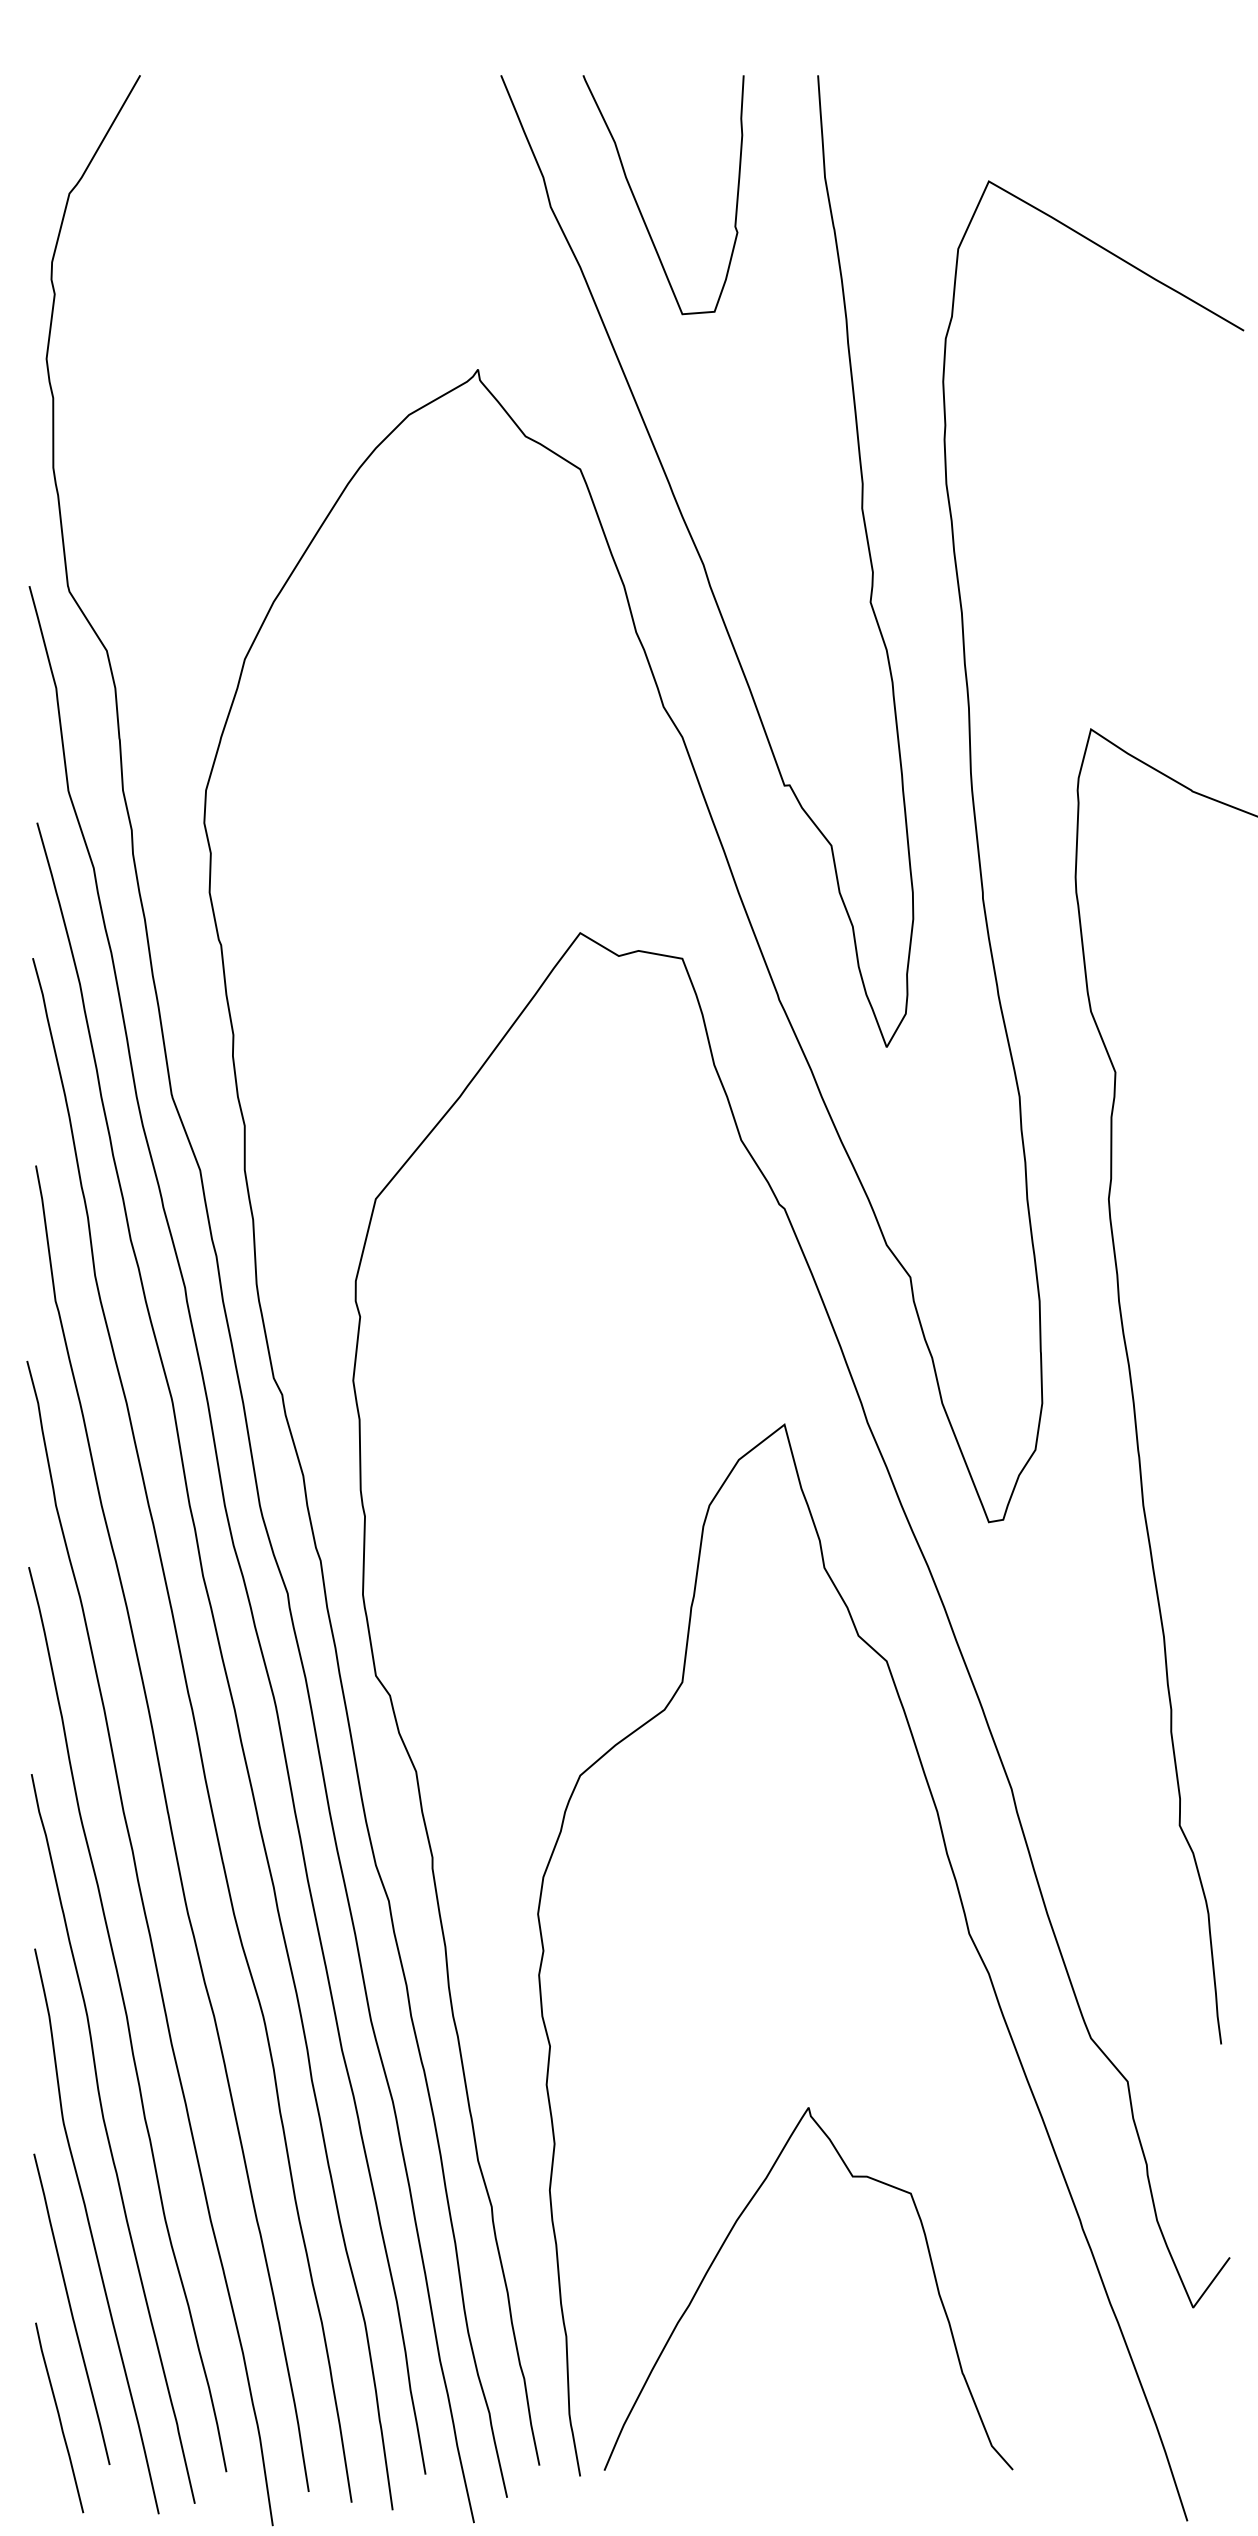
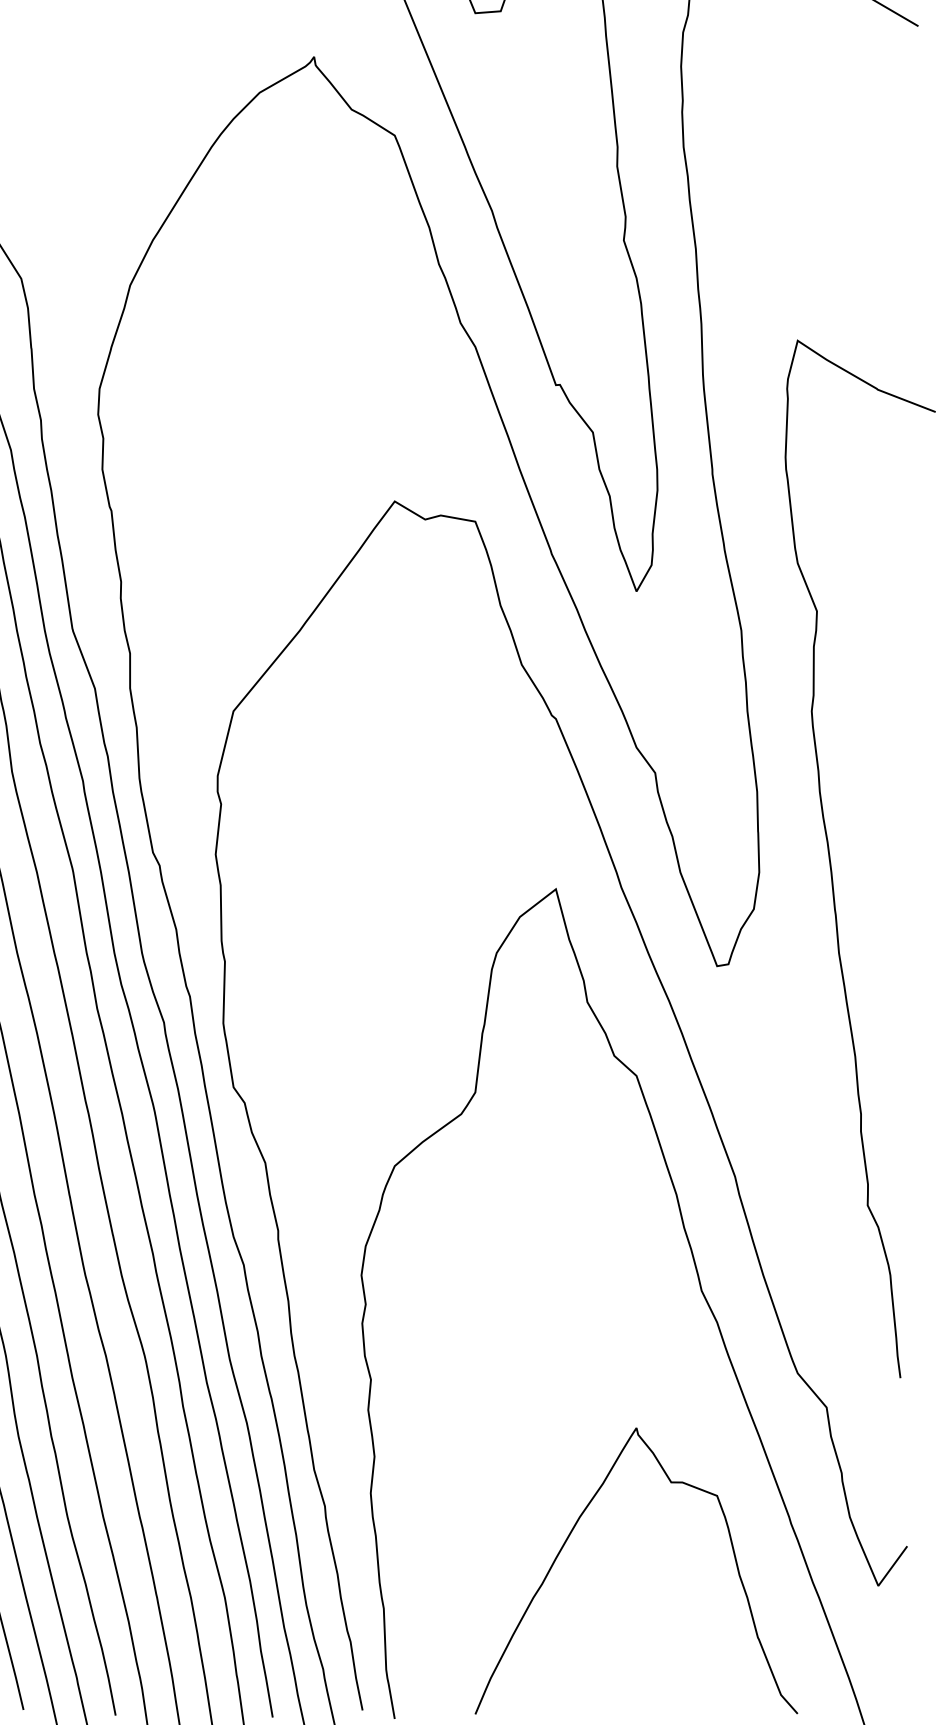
curve: (725, 2242) -> (570, 1534), moved

